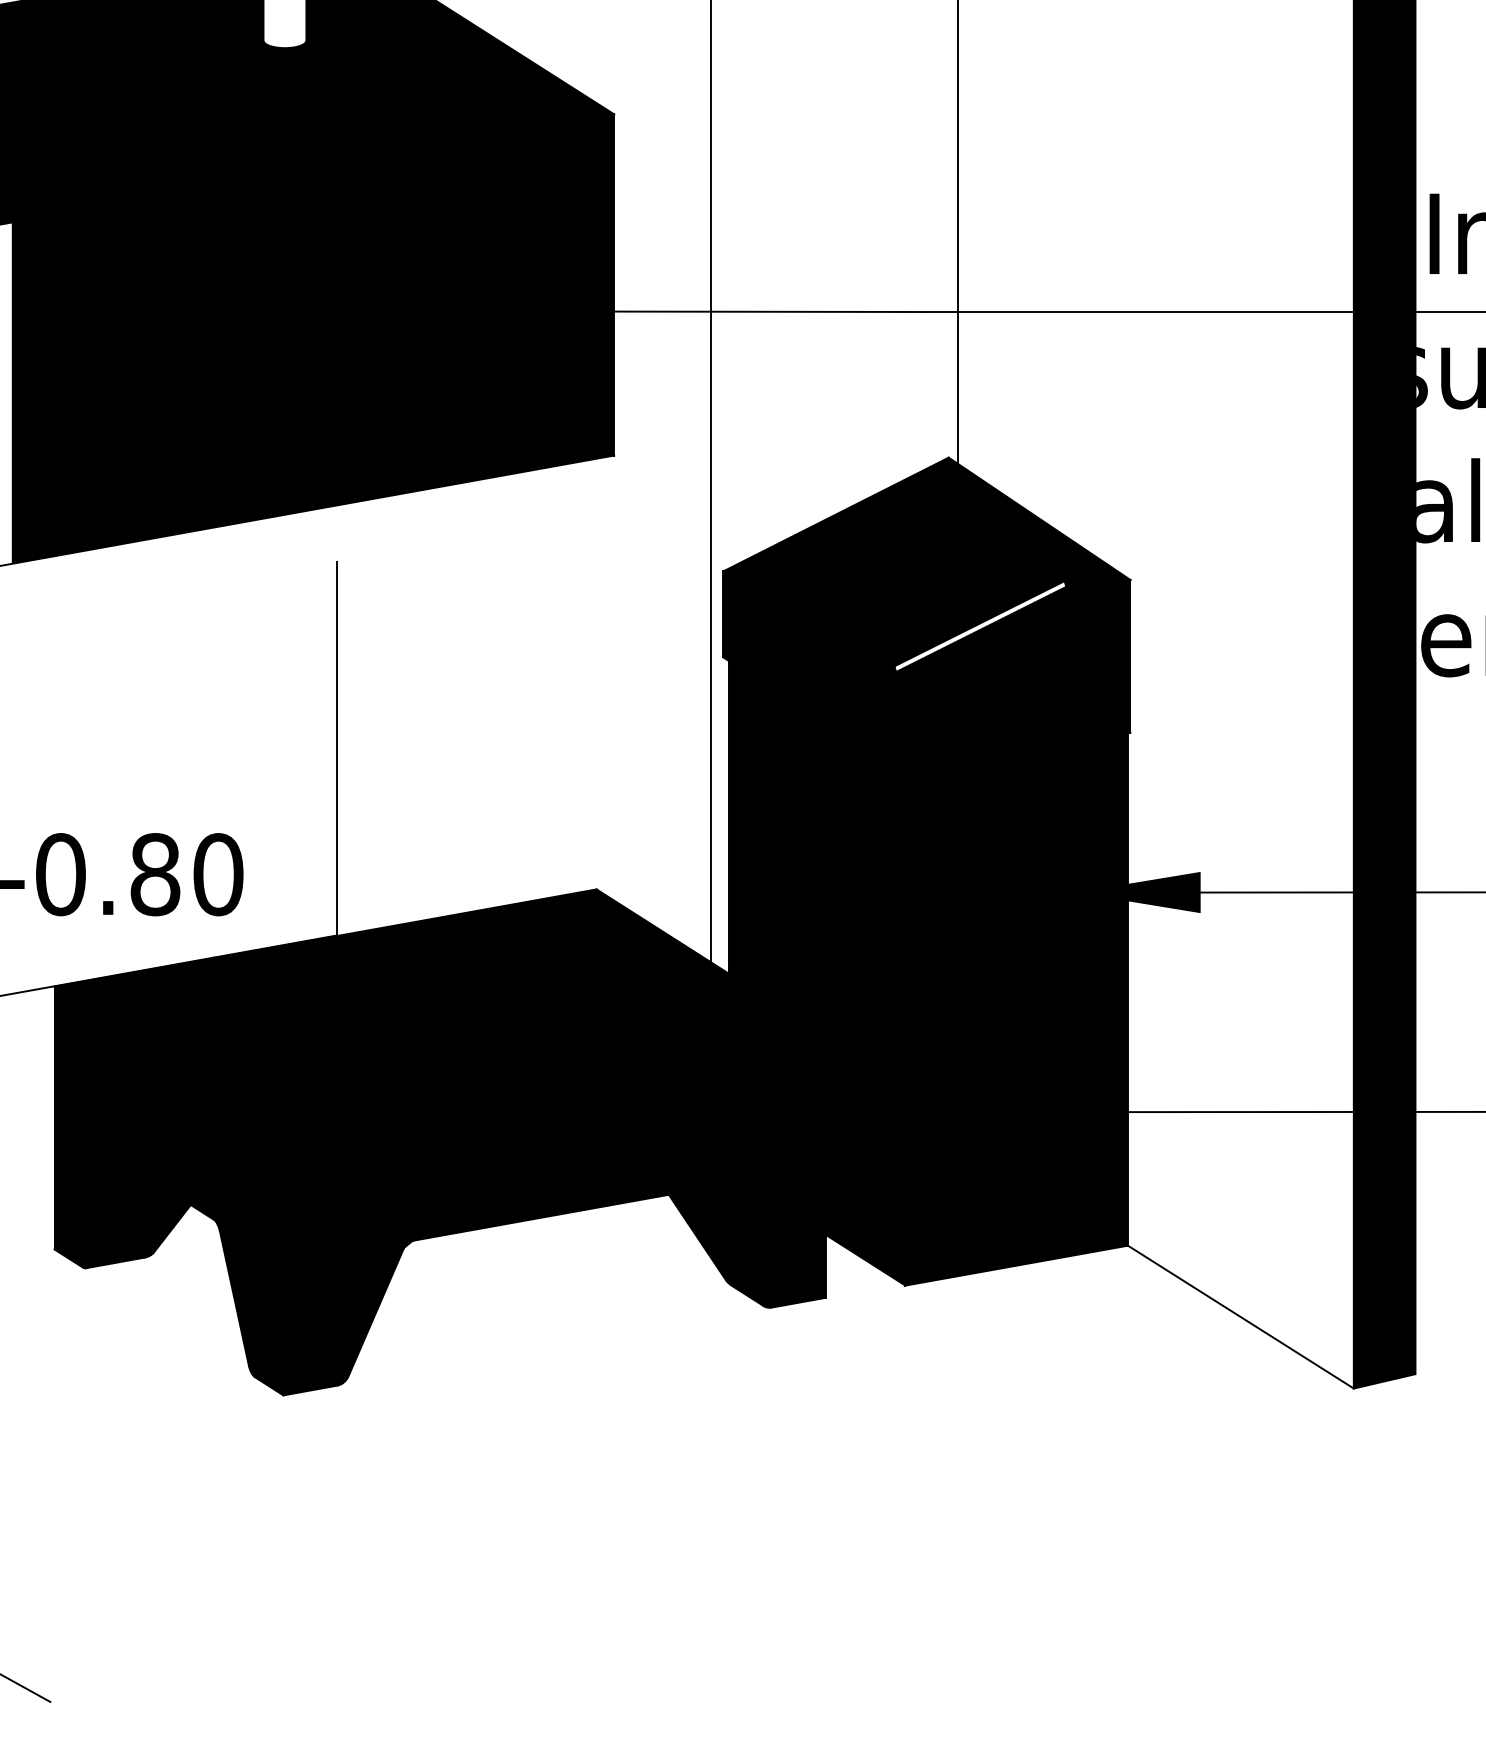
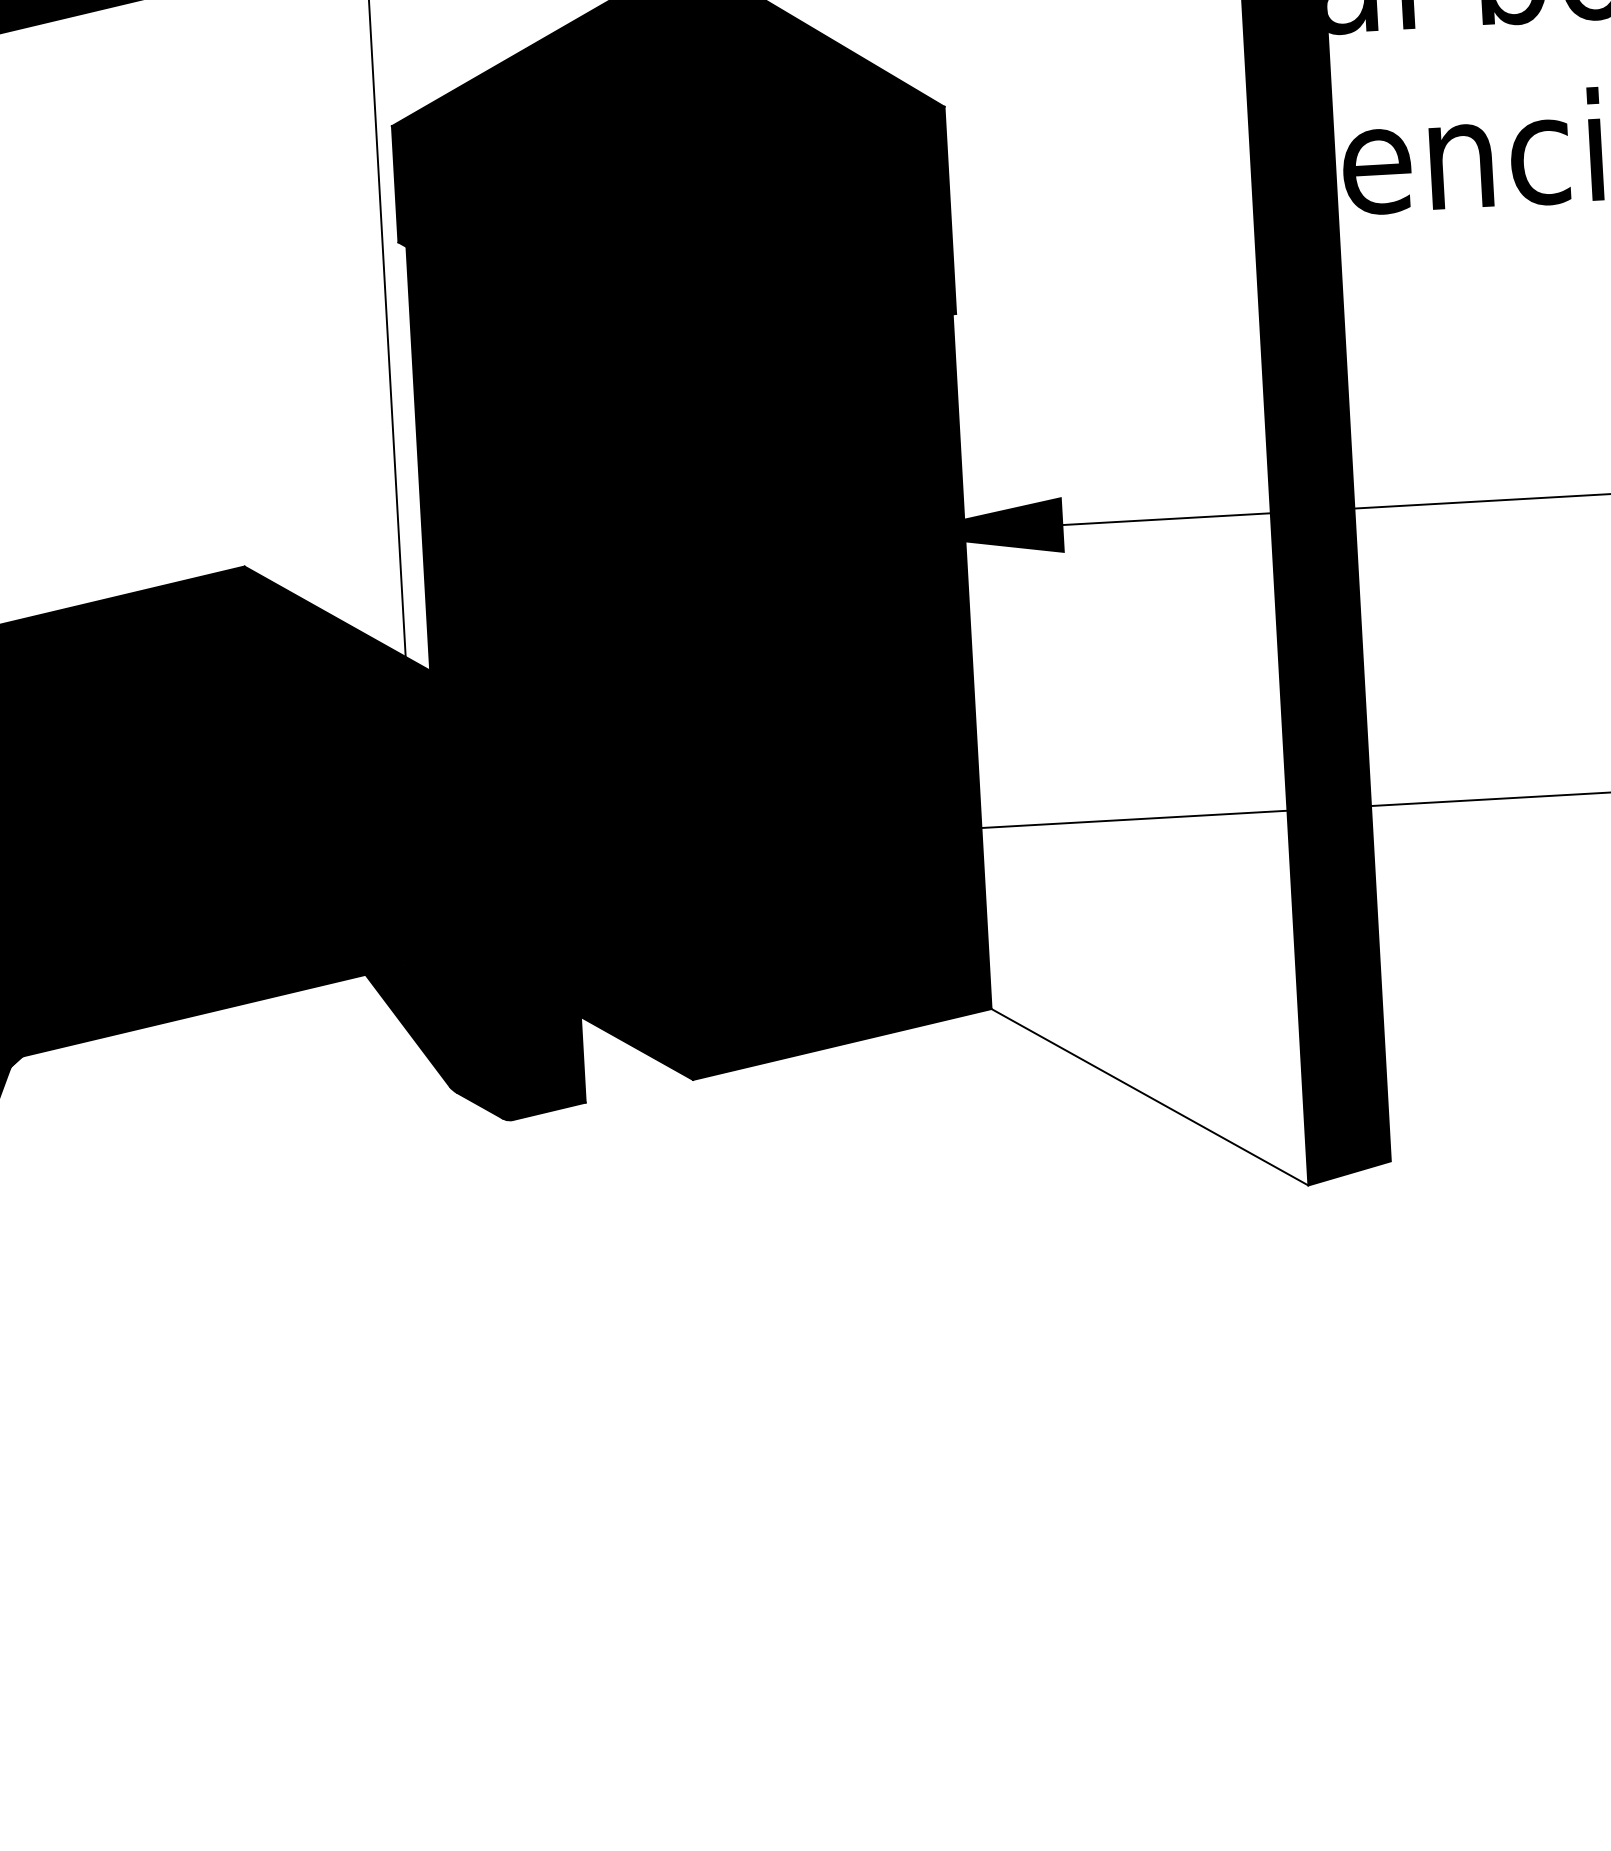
fill: (980, 626) -> (744, 181), added

